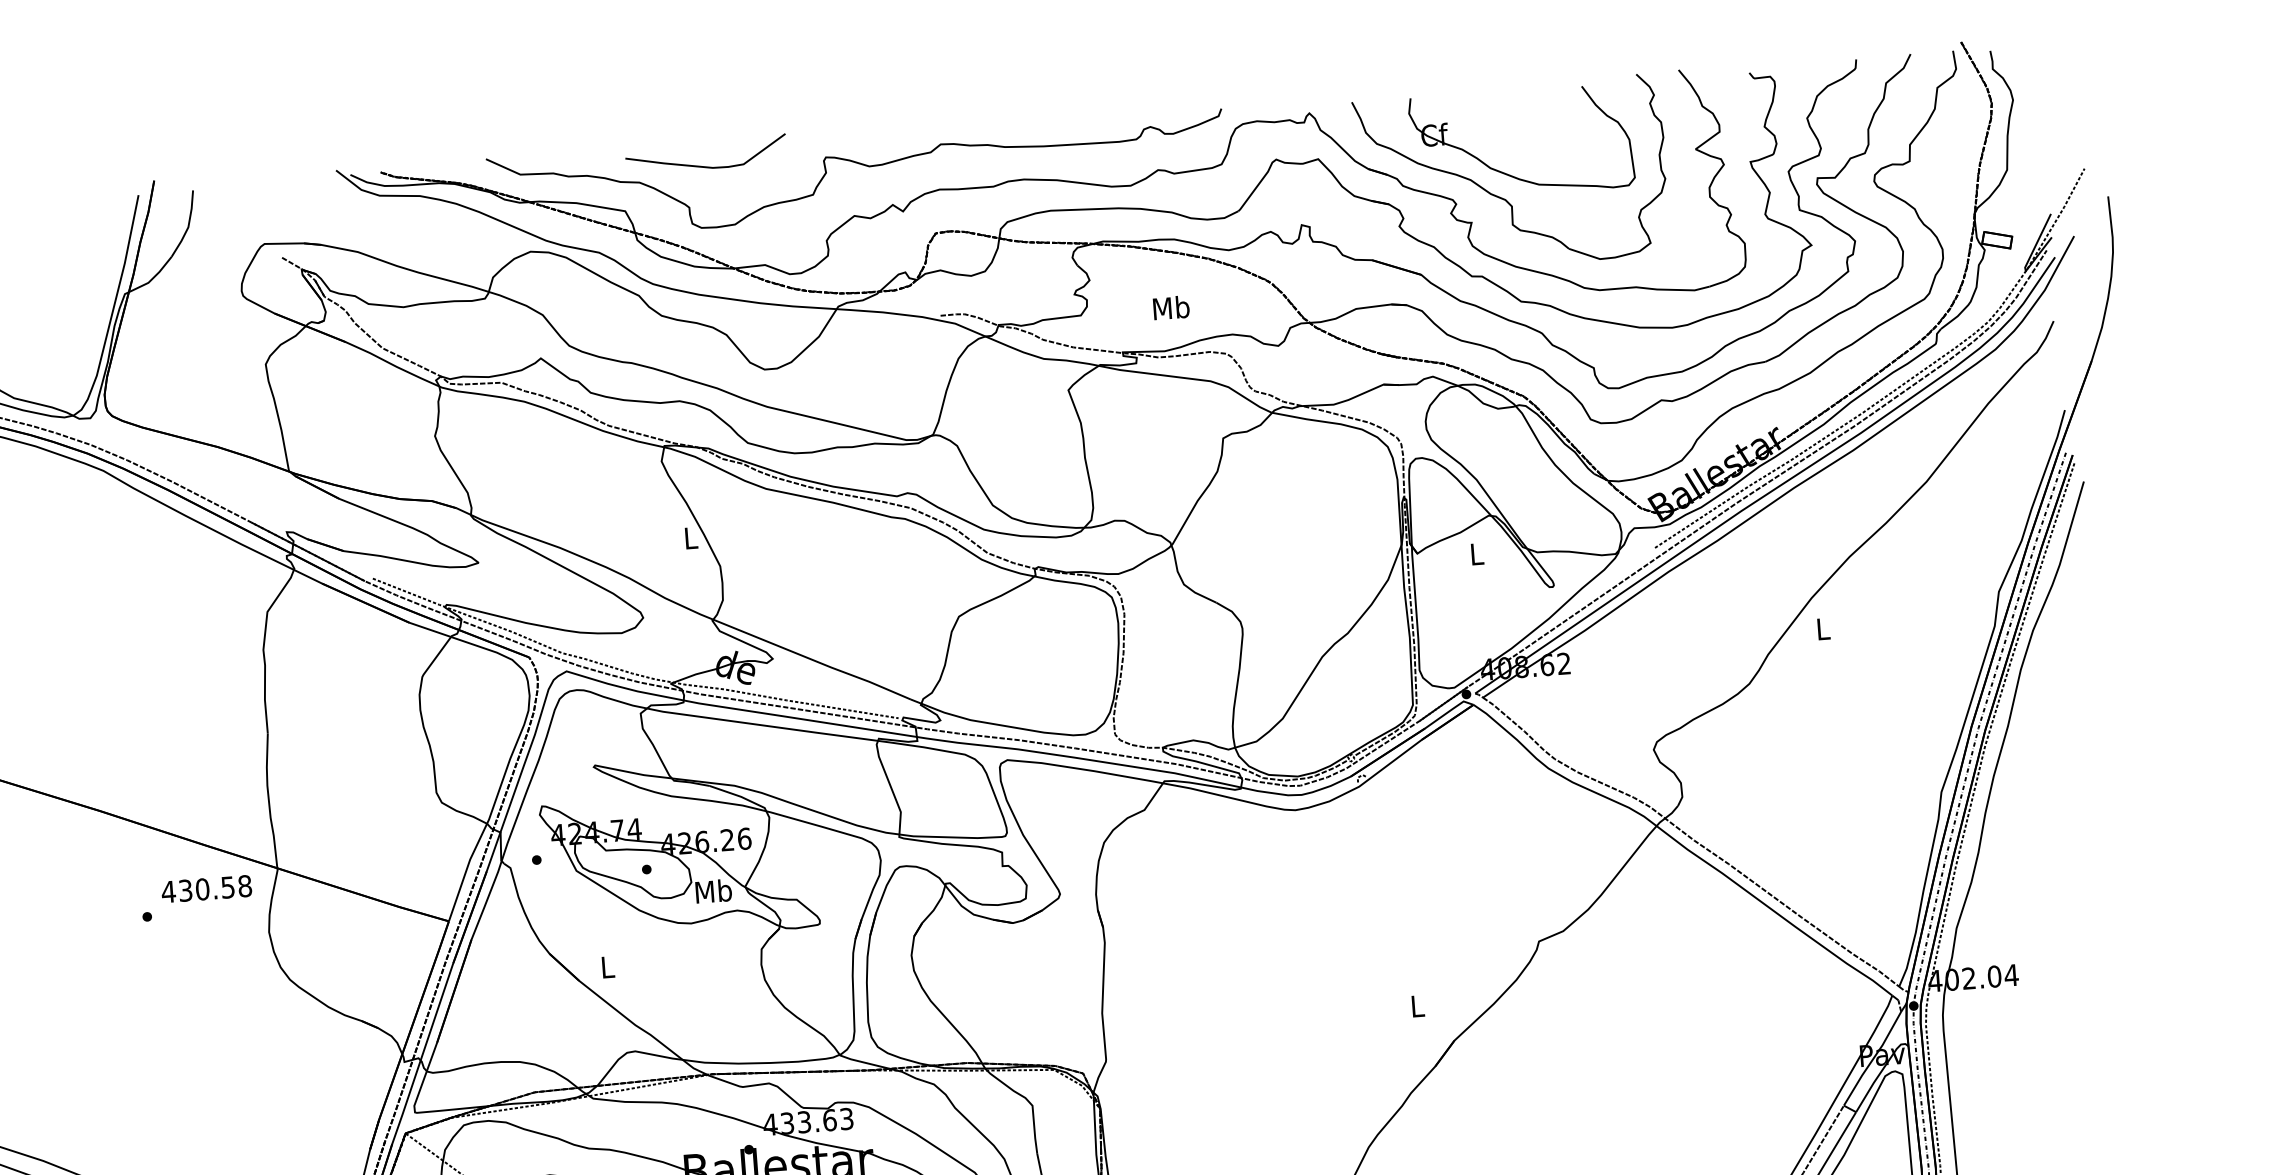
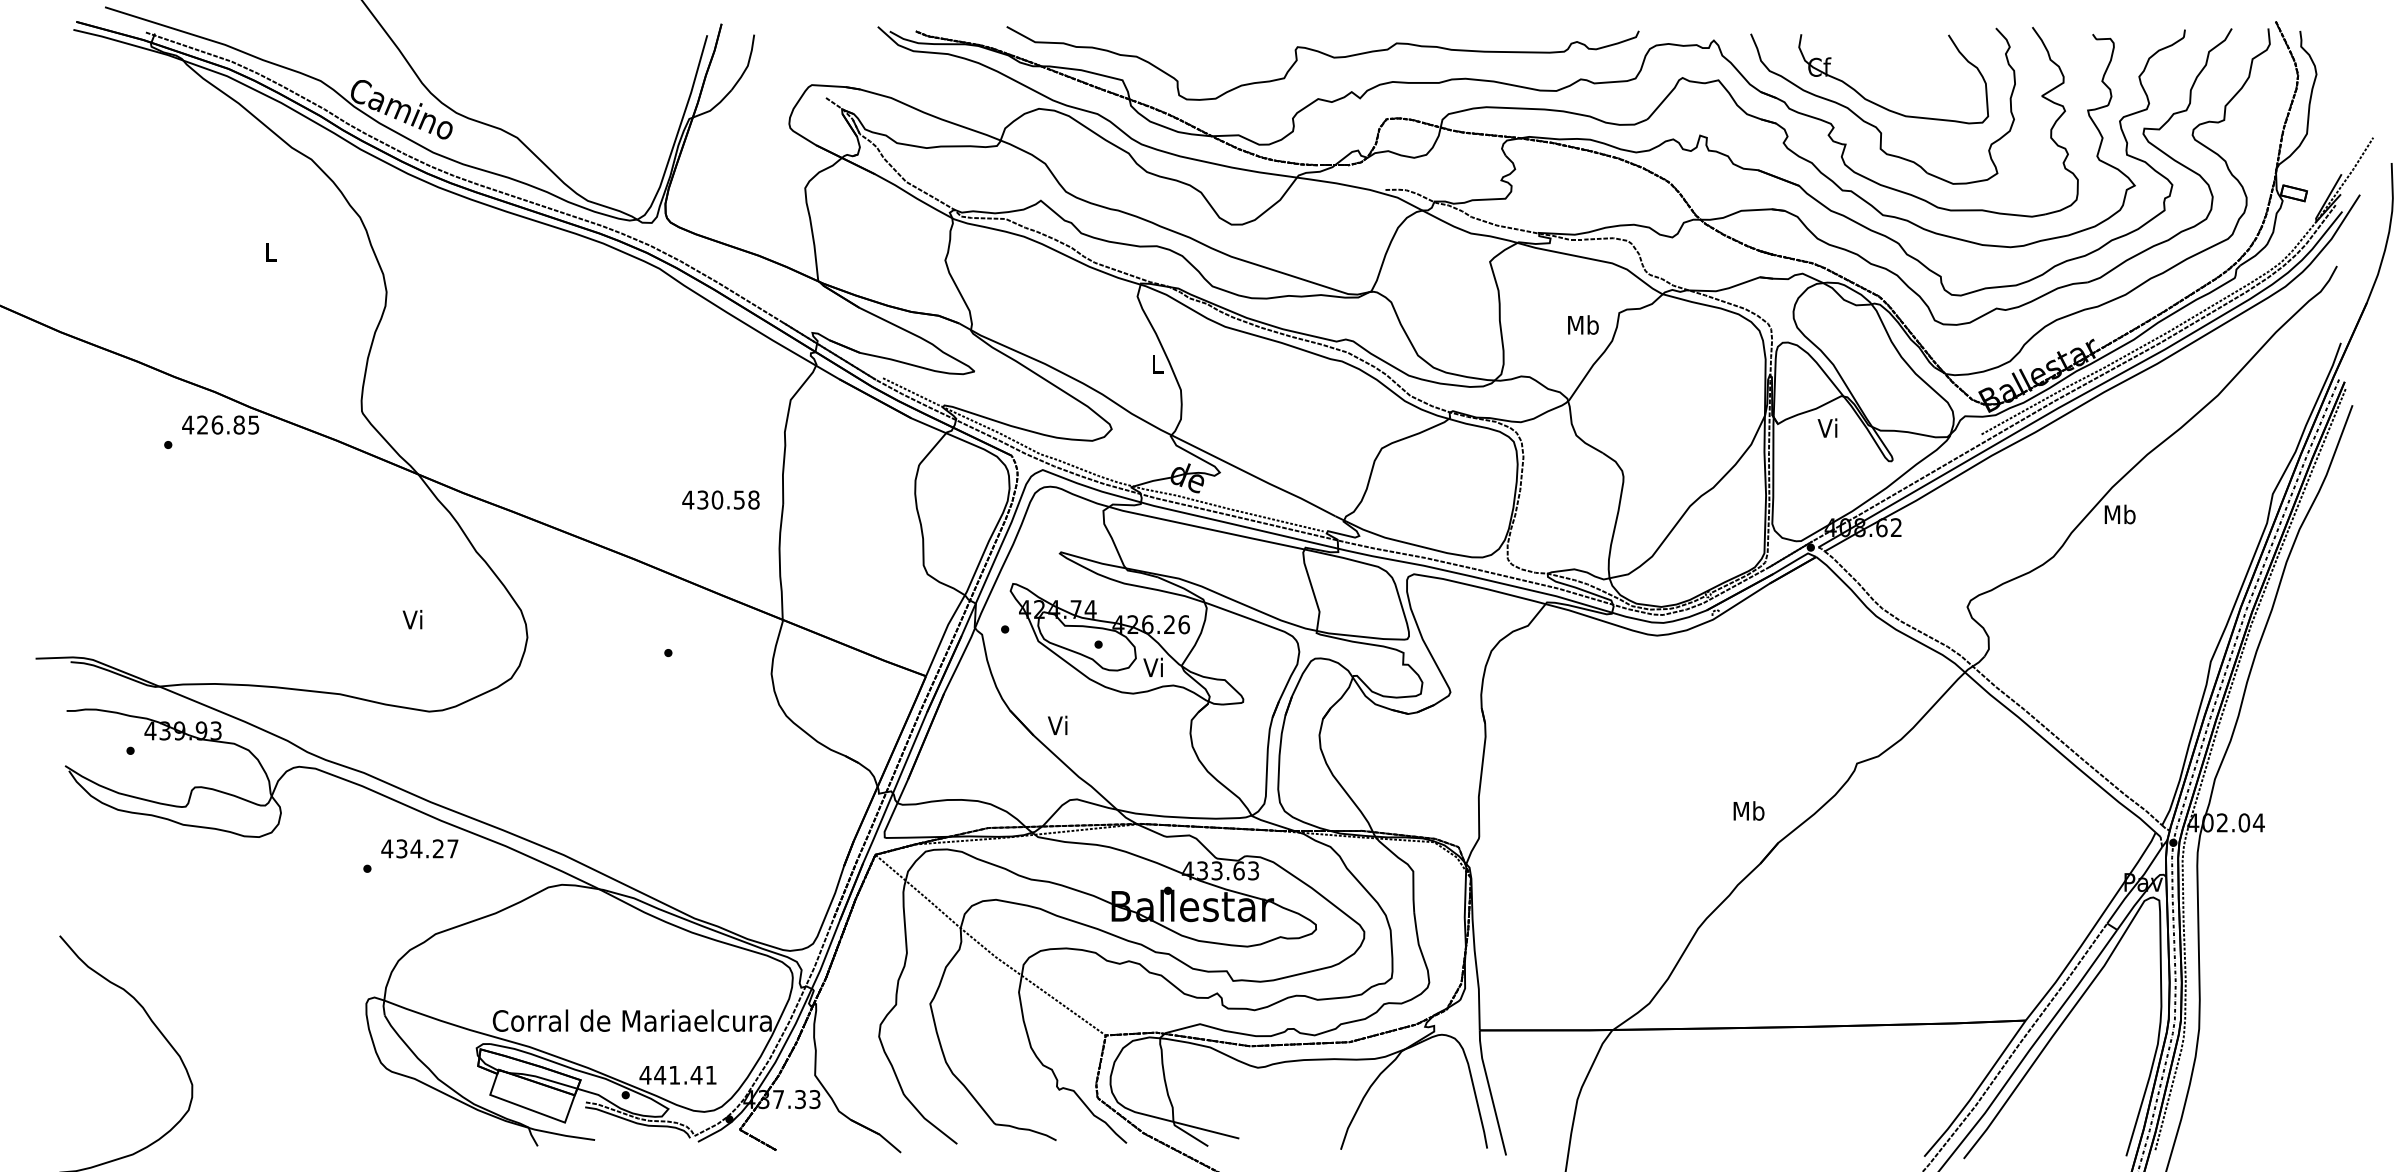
curve: (704, 165) -> (1193, 46), removed
text: (1171, 307) -> (1583, 324), moved
text: (1475, 553) -> (1827, 427), L -> Vi
text: (1822, 628) -> (2119, 514), L -> Mb
text: (206, 888) -> (720, 499), moved
text: (713, 891) -> (1154, 667), Mb -> Vi
text: (606, 967) -> (1057, 725), L -> Vi
text: (1416, 1005) -> (1748, 810), L -> Mb

